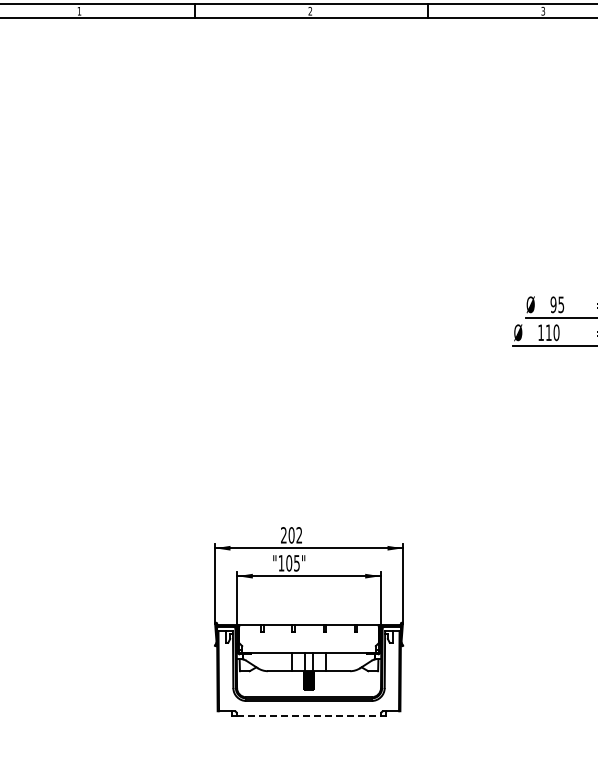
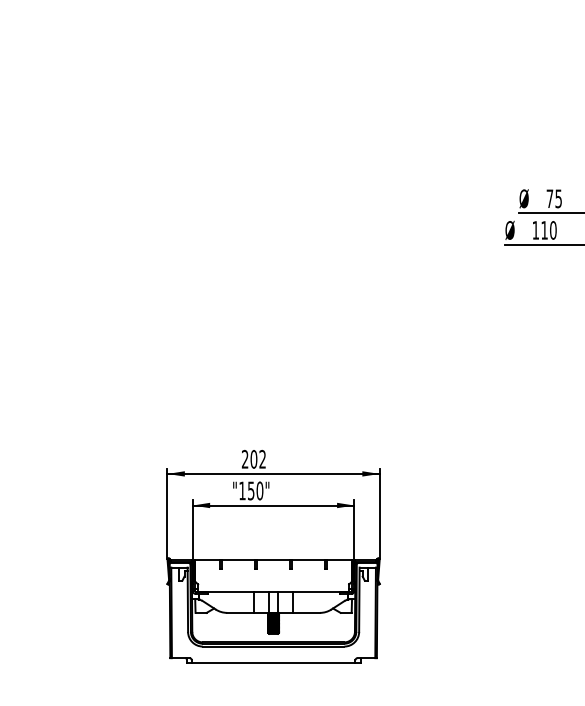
text: (553, 304) -> (549, 198), 95 -> 75
text: (292, 563) -> (254, 491), "105" -> "150"
line: (309, 715) -> (274, 662), dashed -> solid

